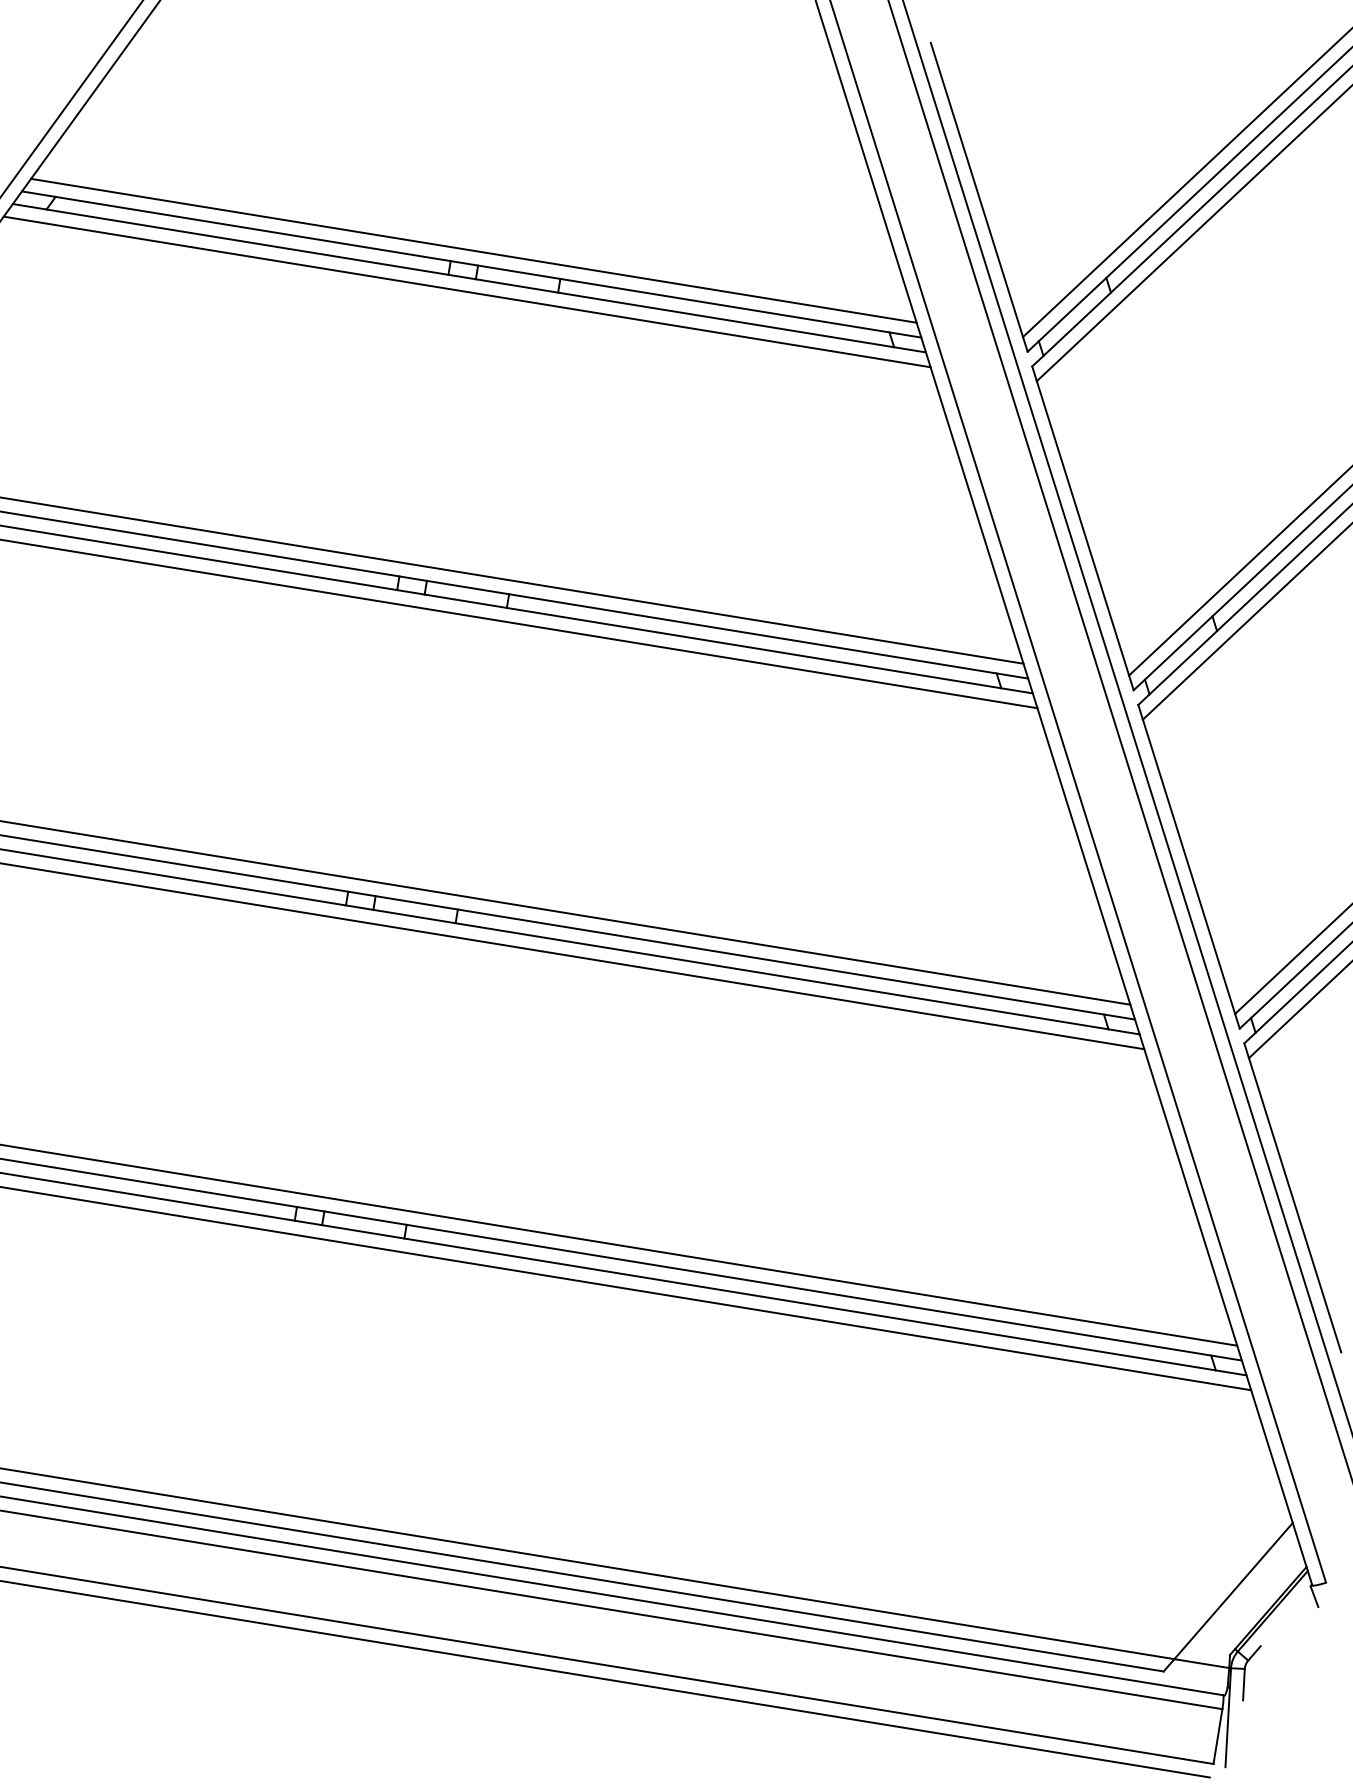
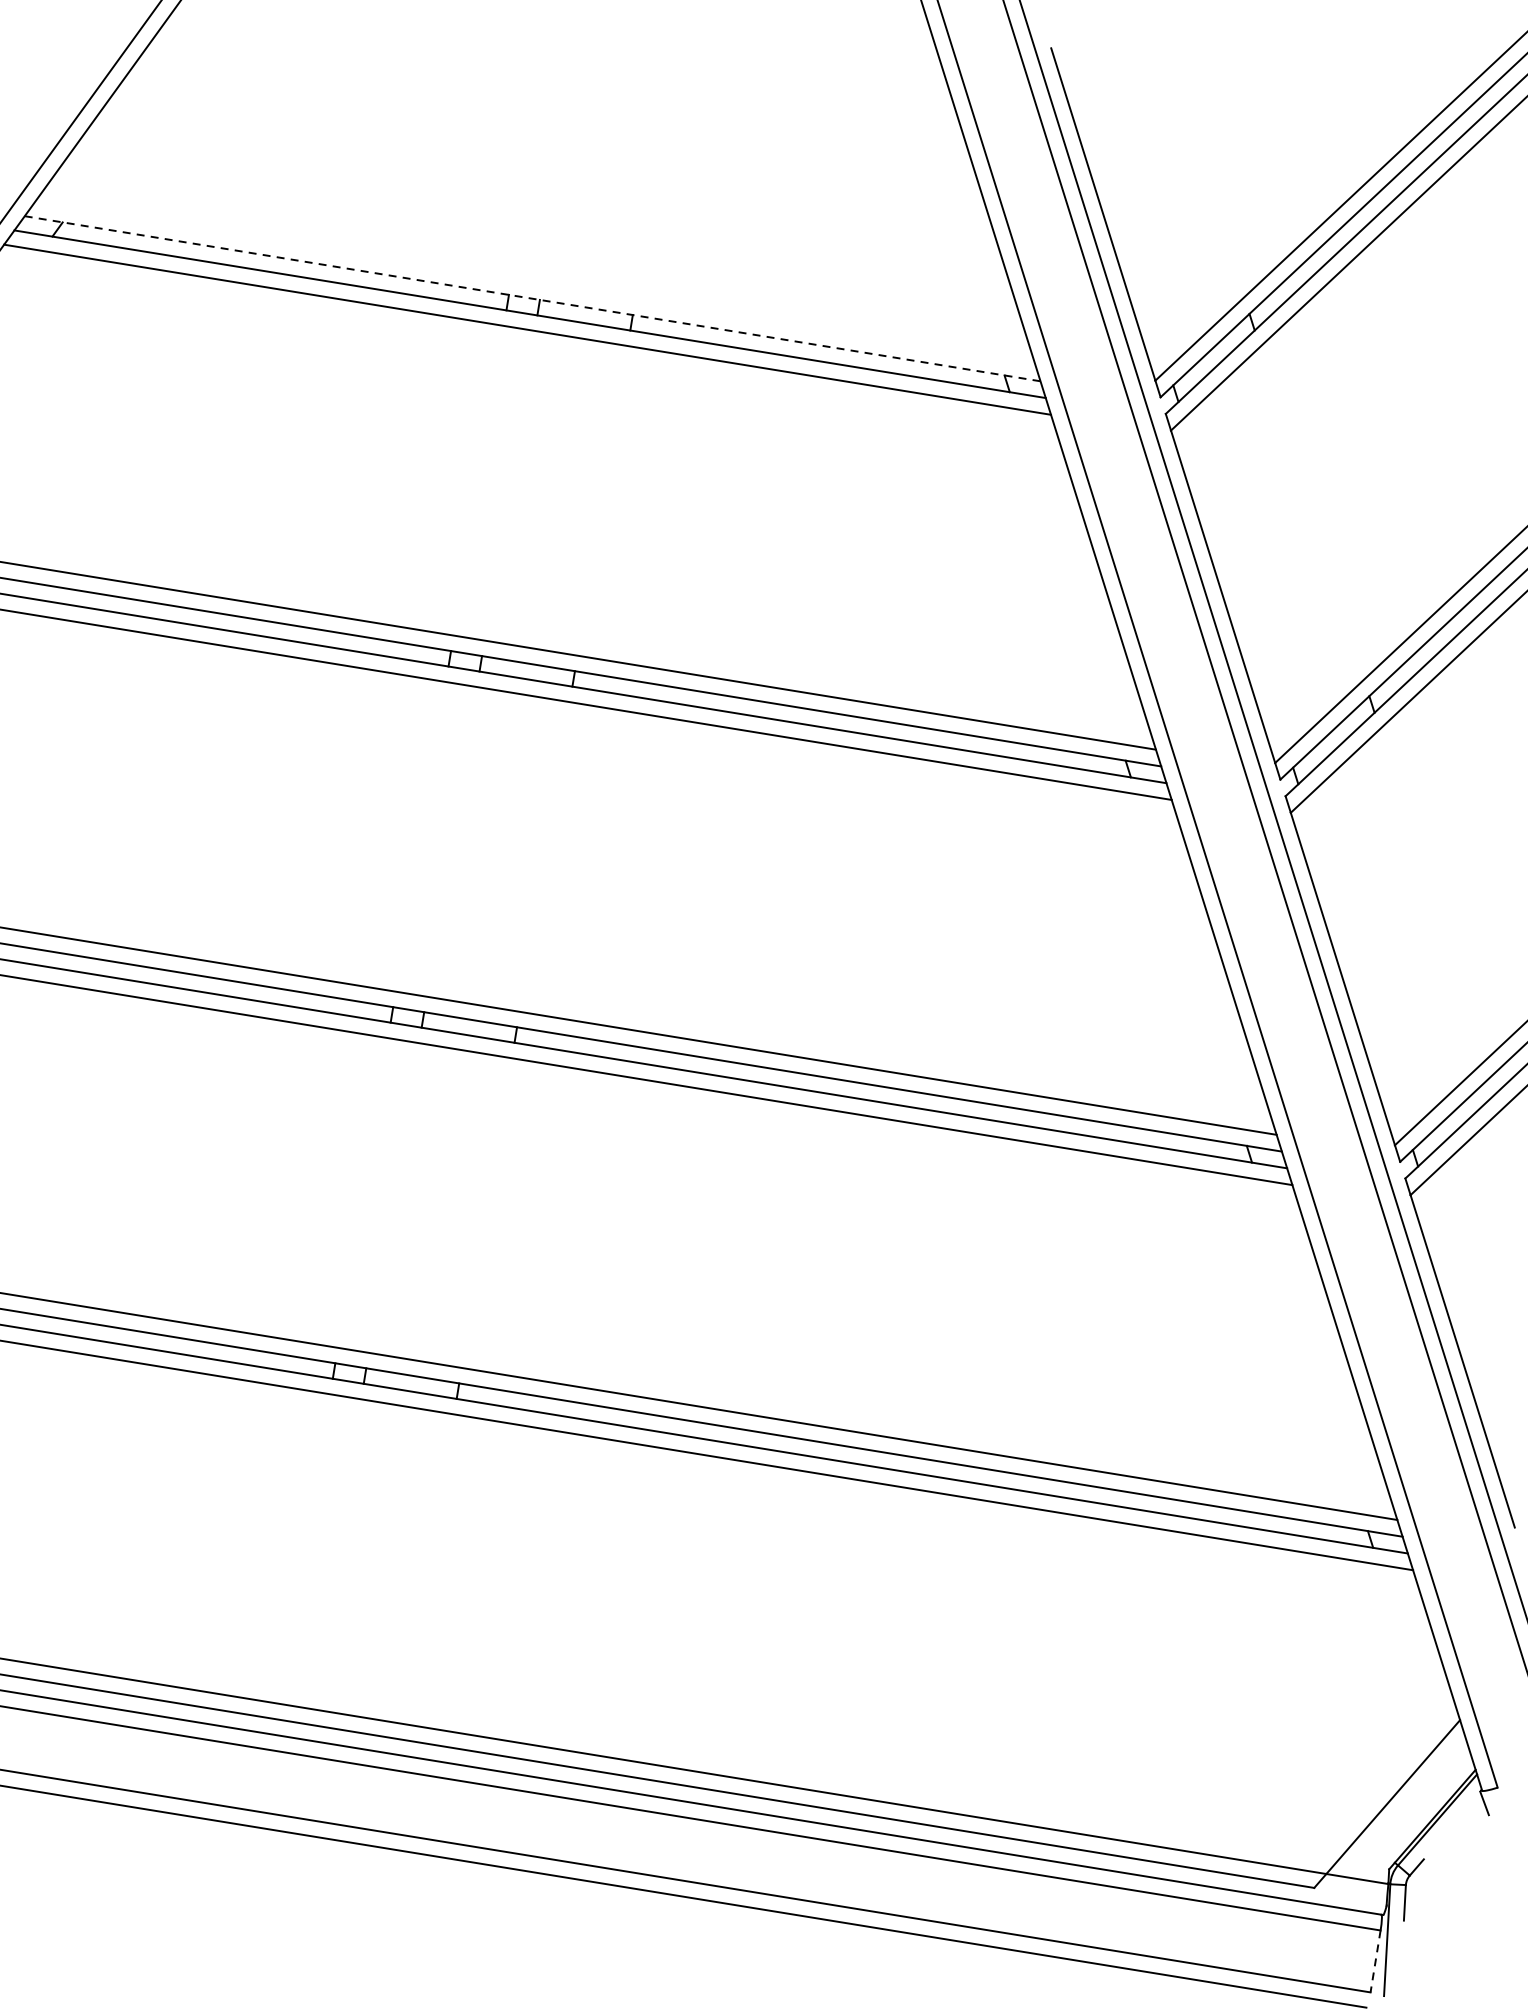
line: (473, 250) -> (534, 282), removed
line: (471, 264) -> (532, 298), solid -> dashed
line: (1217, 1736) -> (1375, 1961), solid -> dashed

